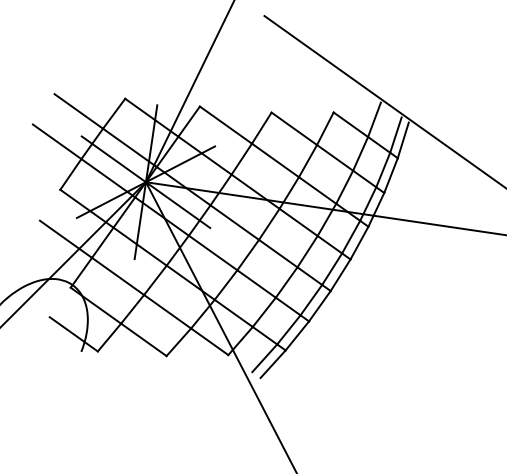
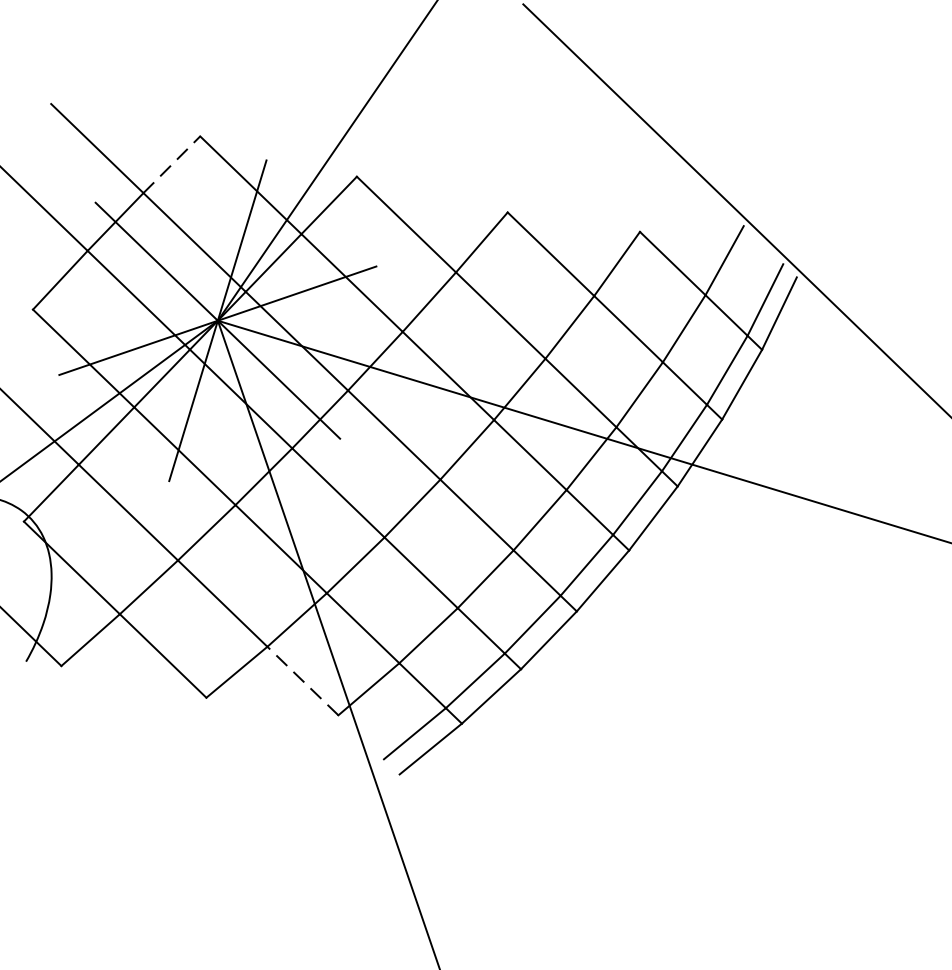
line: (114, 113) -> (172, 164), solid -> dashed
line: (209, 341) -> (302, 680), solid -> dashed

